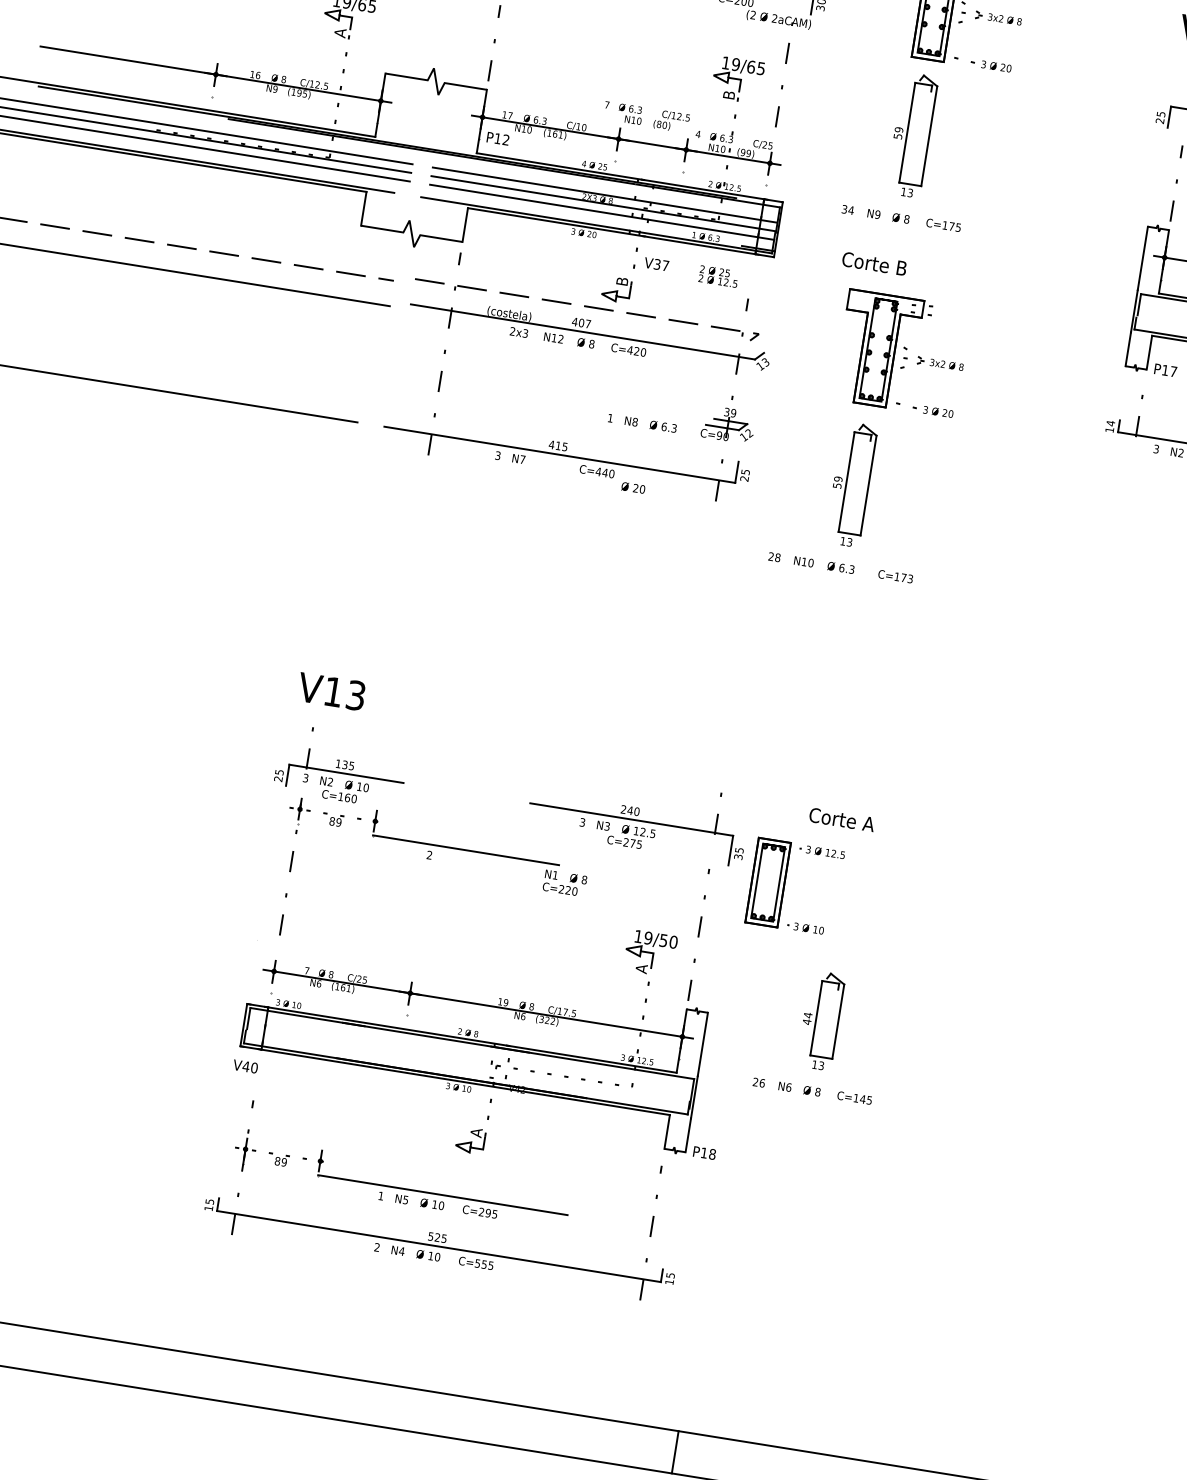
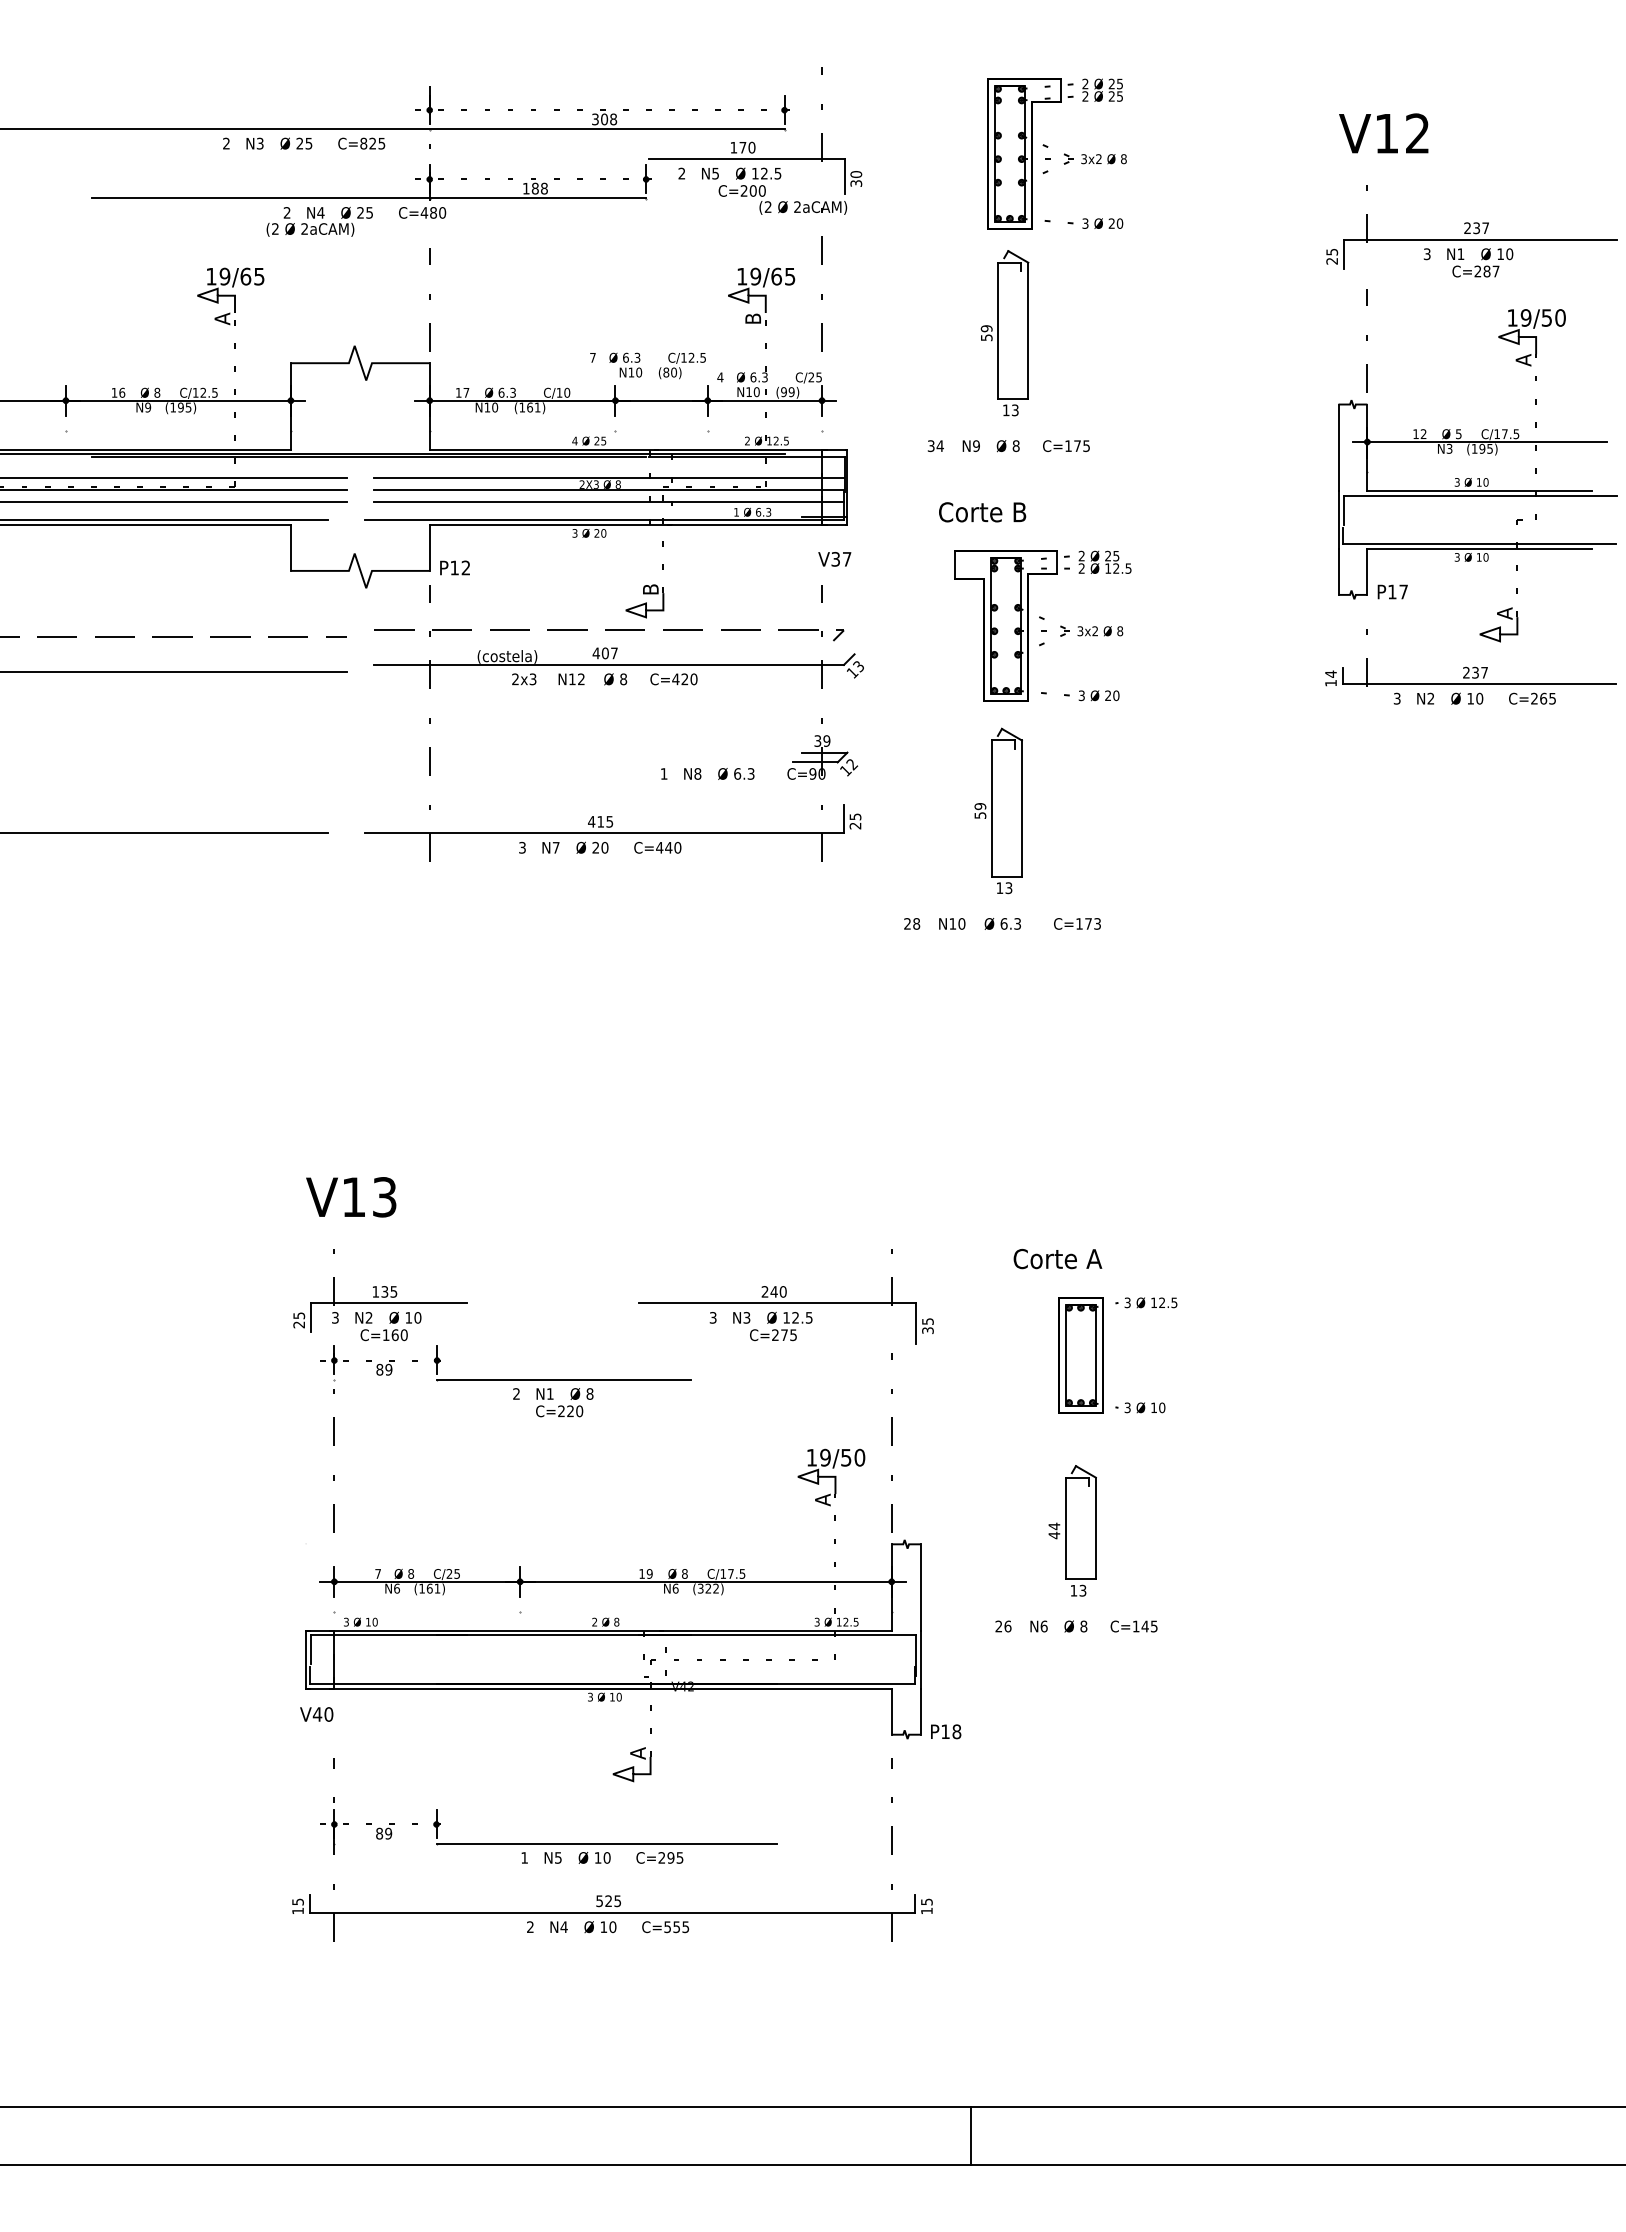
text: (497, 138) -> (454, 567), moved
text: (656, 264) -> (834, 559), moved
text: (718, 275) -> (1104, 561), moved
text: (633, 487) -> (592, 847), moved
text: (564, 883) -> (564, 1402), moved
part: (784, 885) -> (1103, 1355), moved

